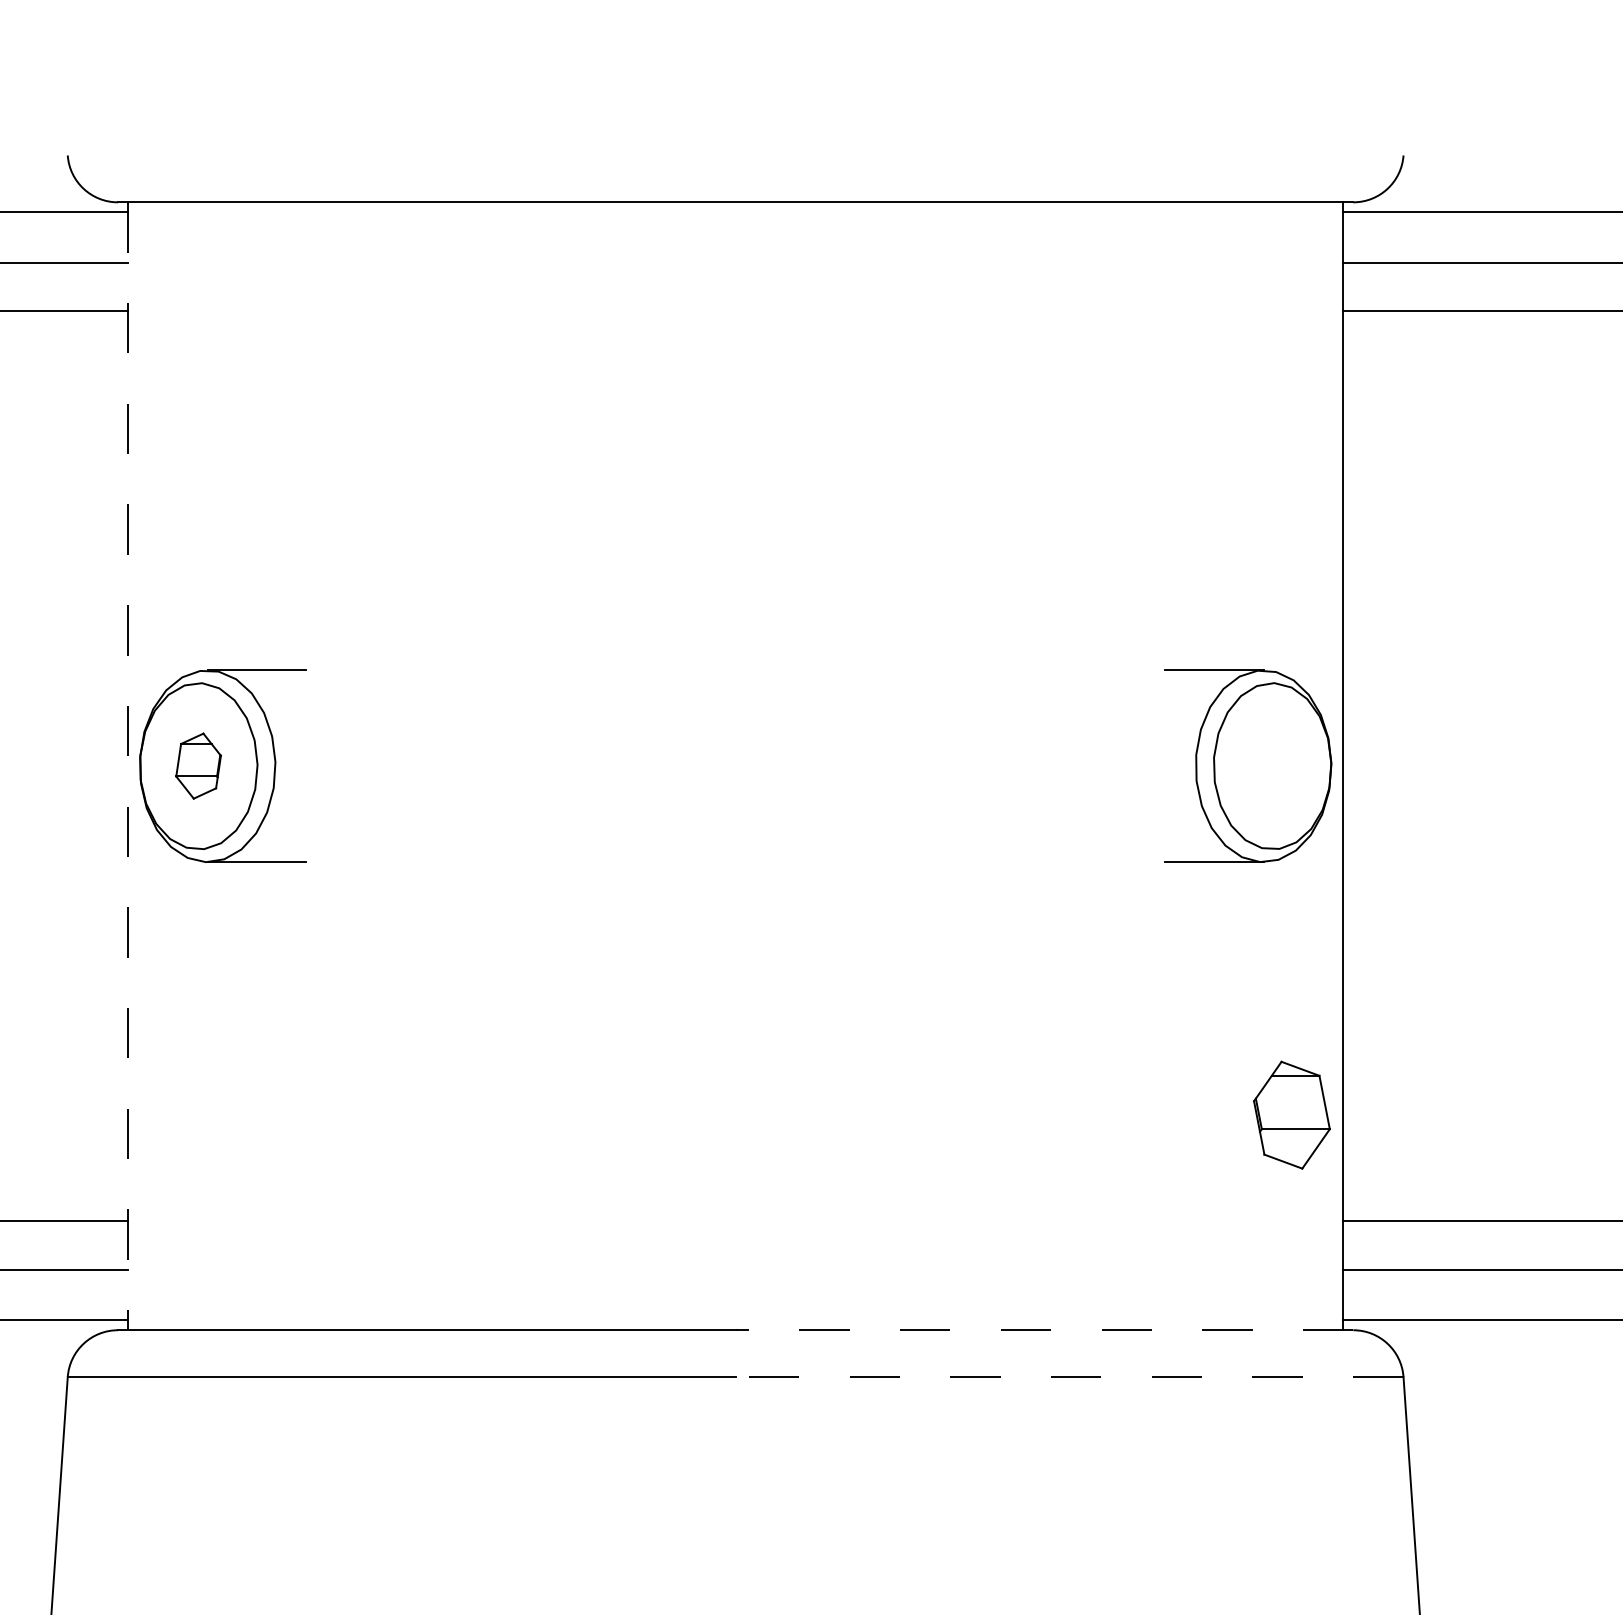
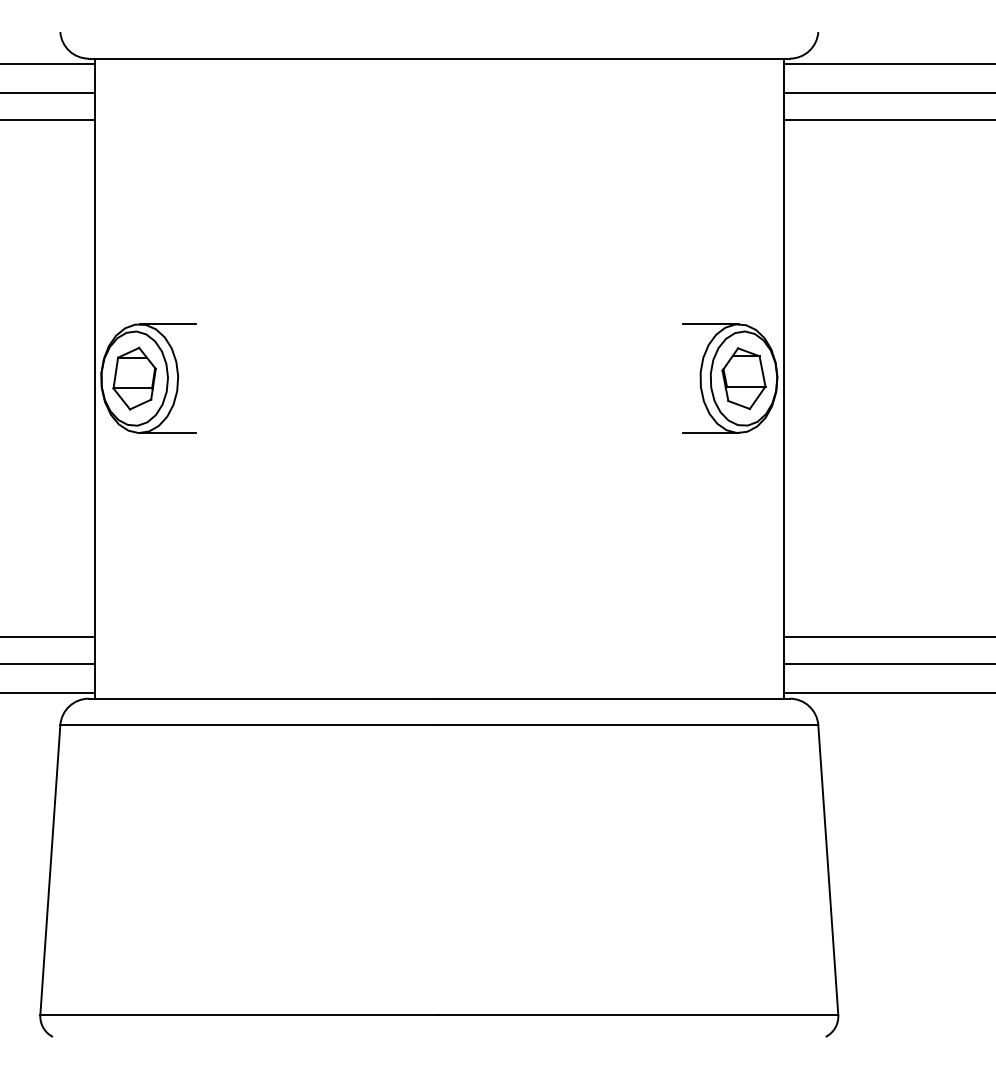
part: (198, 765) -> (134, 378), size x1.67
line: (127, 767) -> (94, 379), dashed -> solid
part: (1291, 1114) -> (743, 378), moved
line: (1044, 1329) -> (614, 698), dashed -> solid
line: (1069, 1377) -> (628, 725), dashed -> solid

